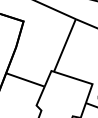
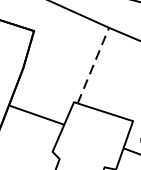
line: (65, 45) -> (94, 65), solid -> dashed

